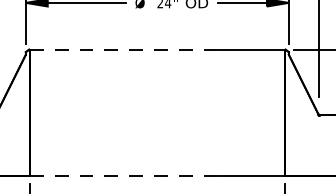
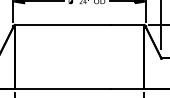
line: (123, 50) -> (62, 25), dashed -> solid
line: (123, 175) -> (62, 88), dashed -> solid

